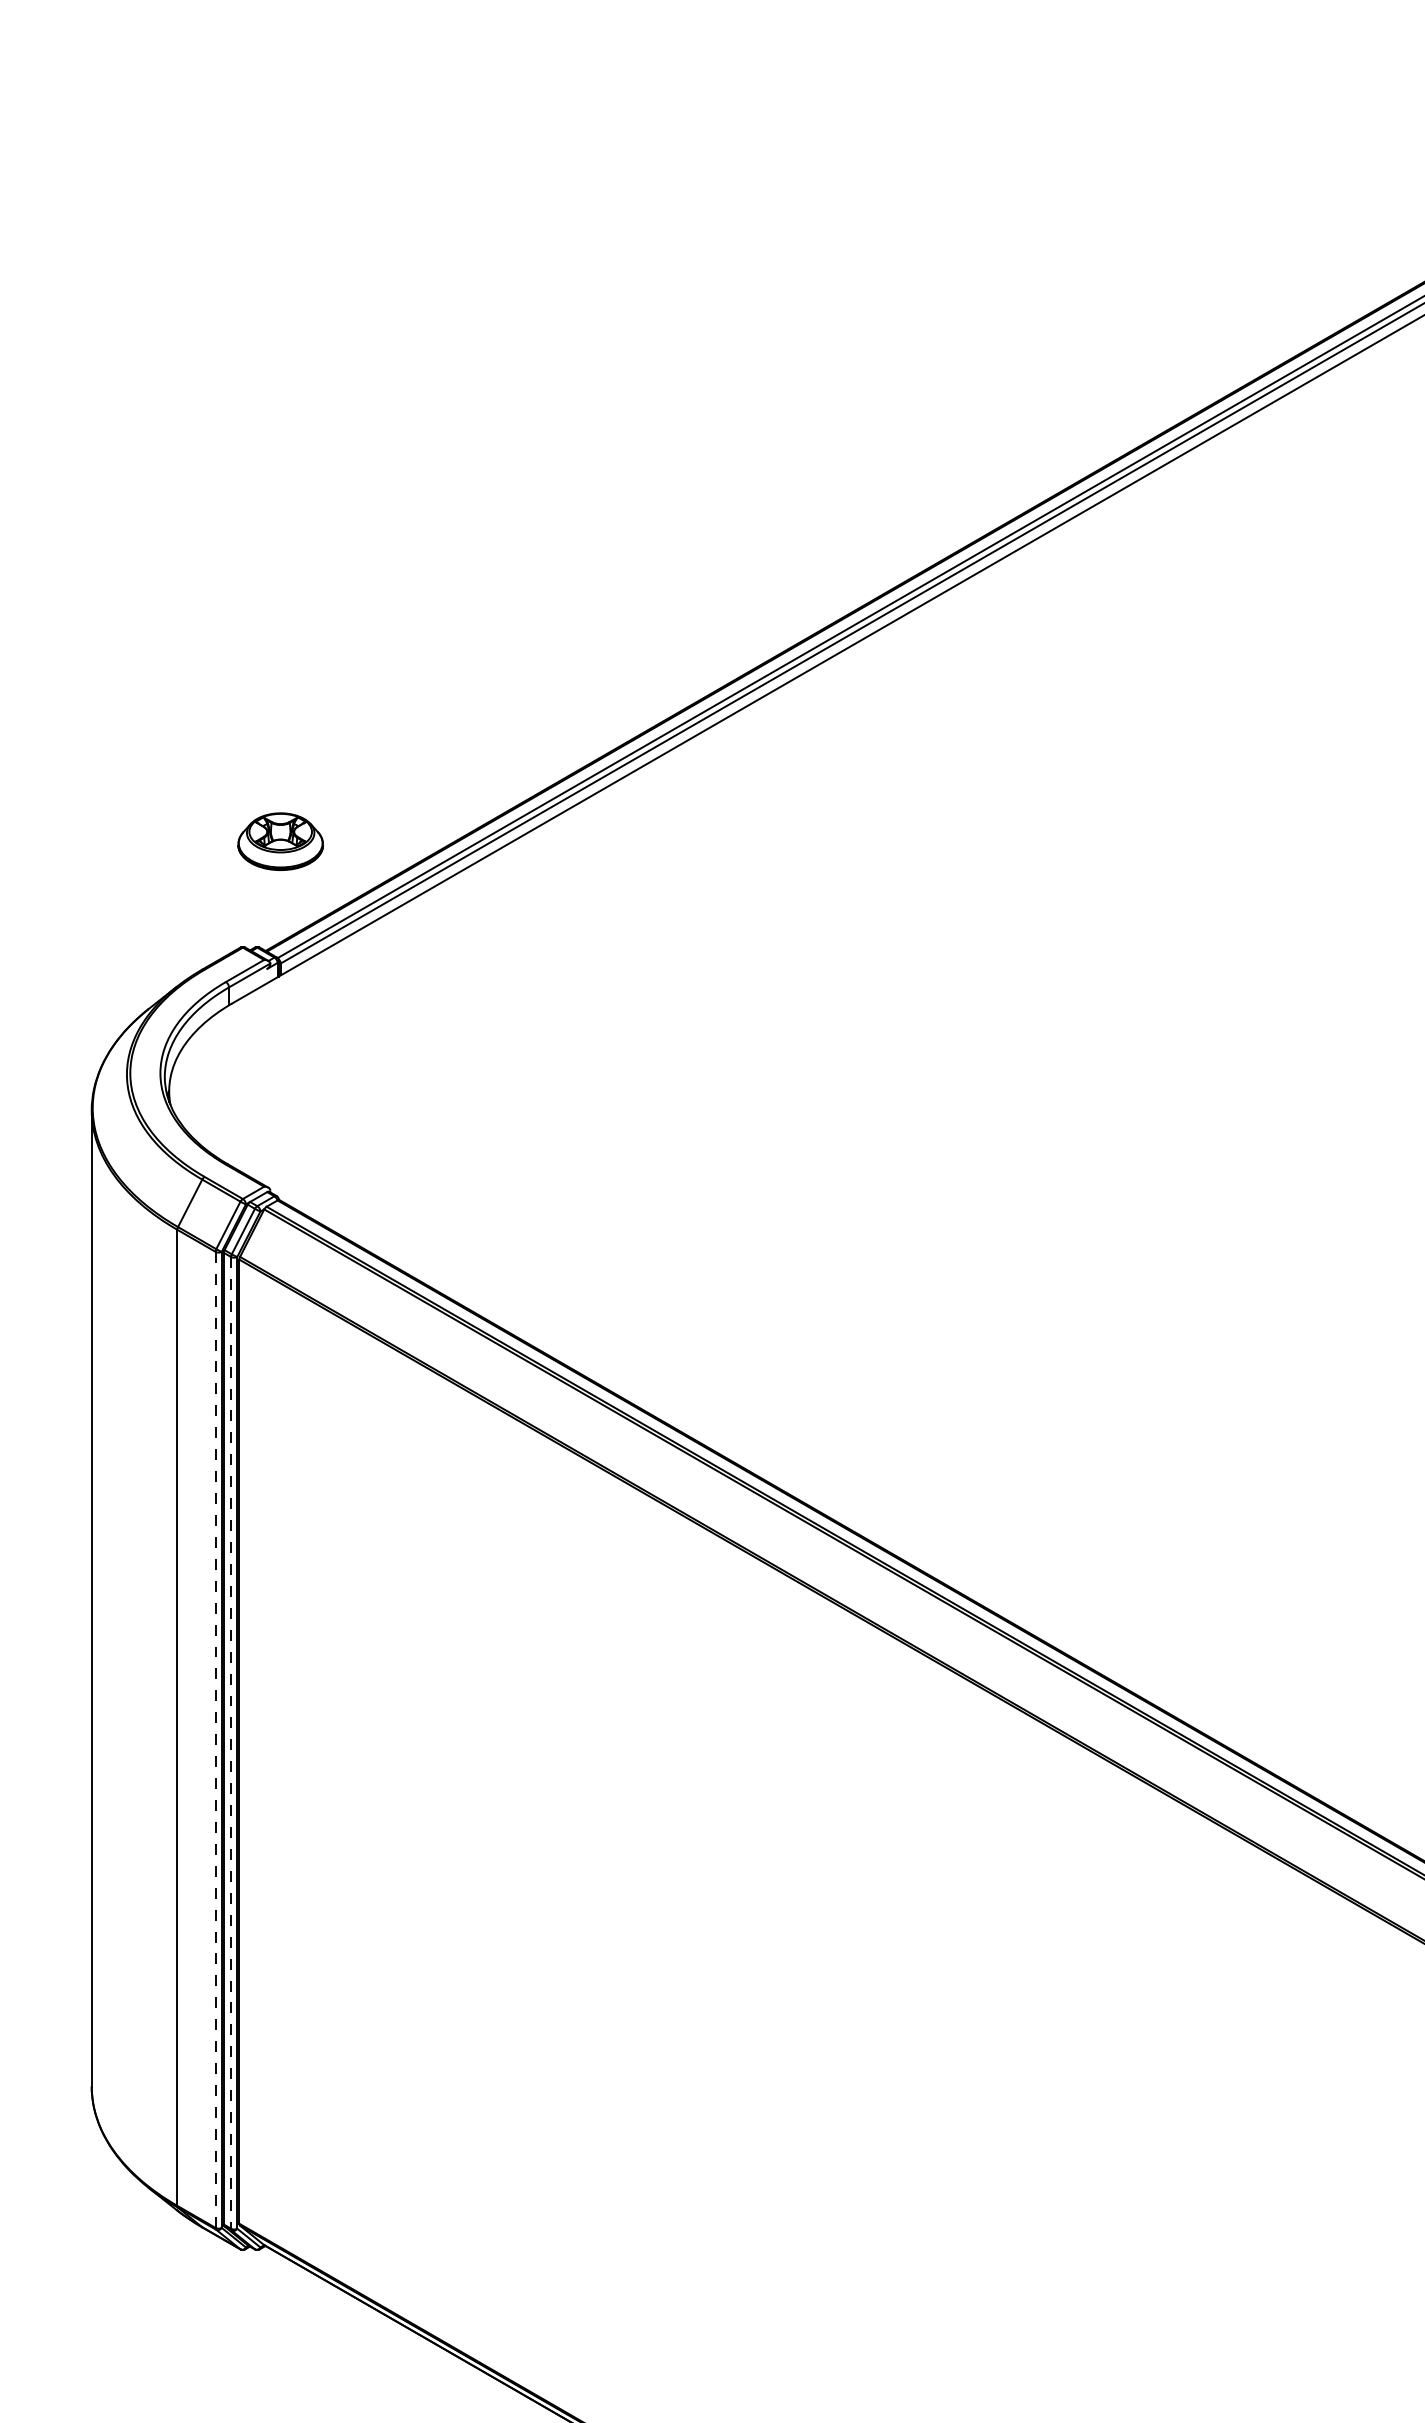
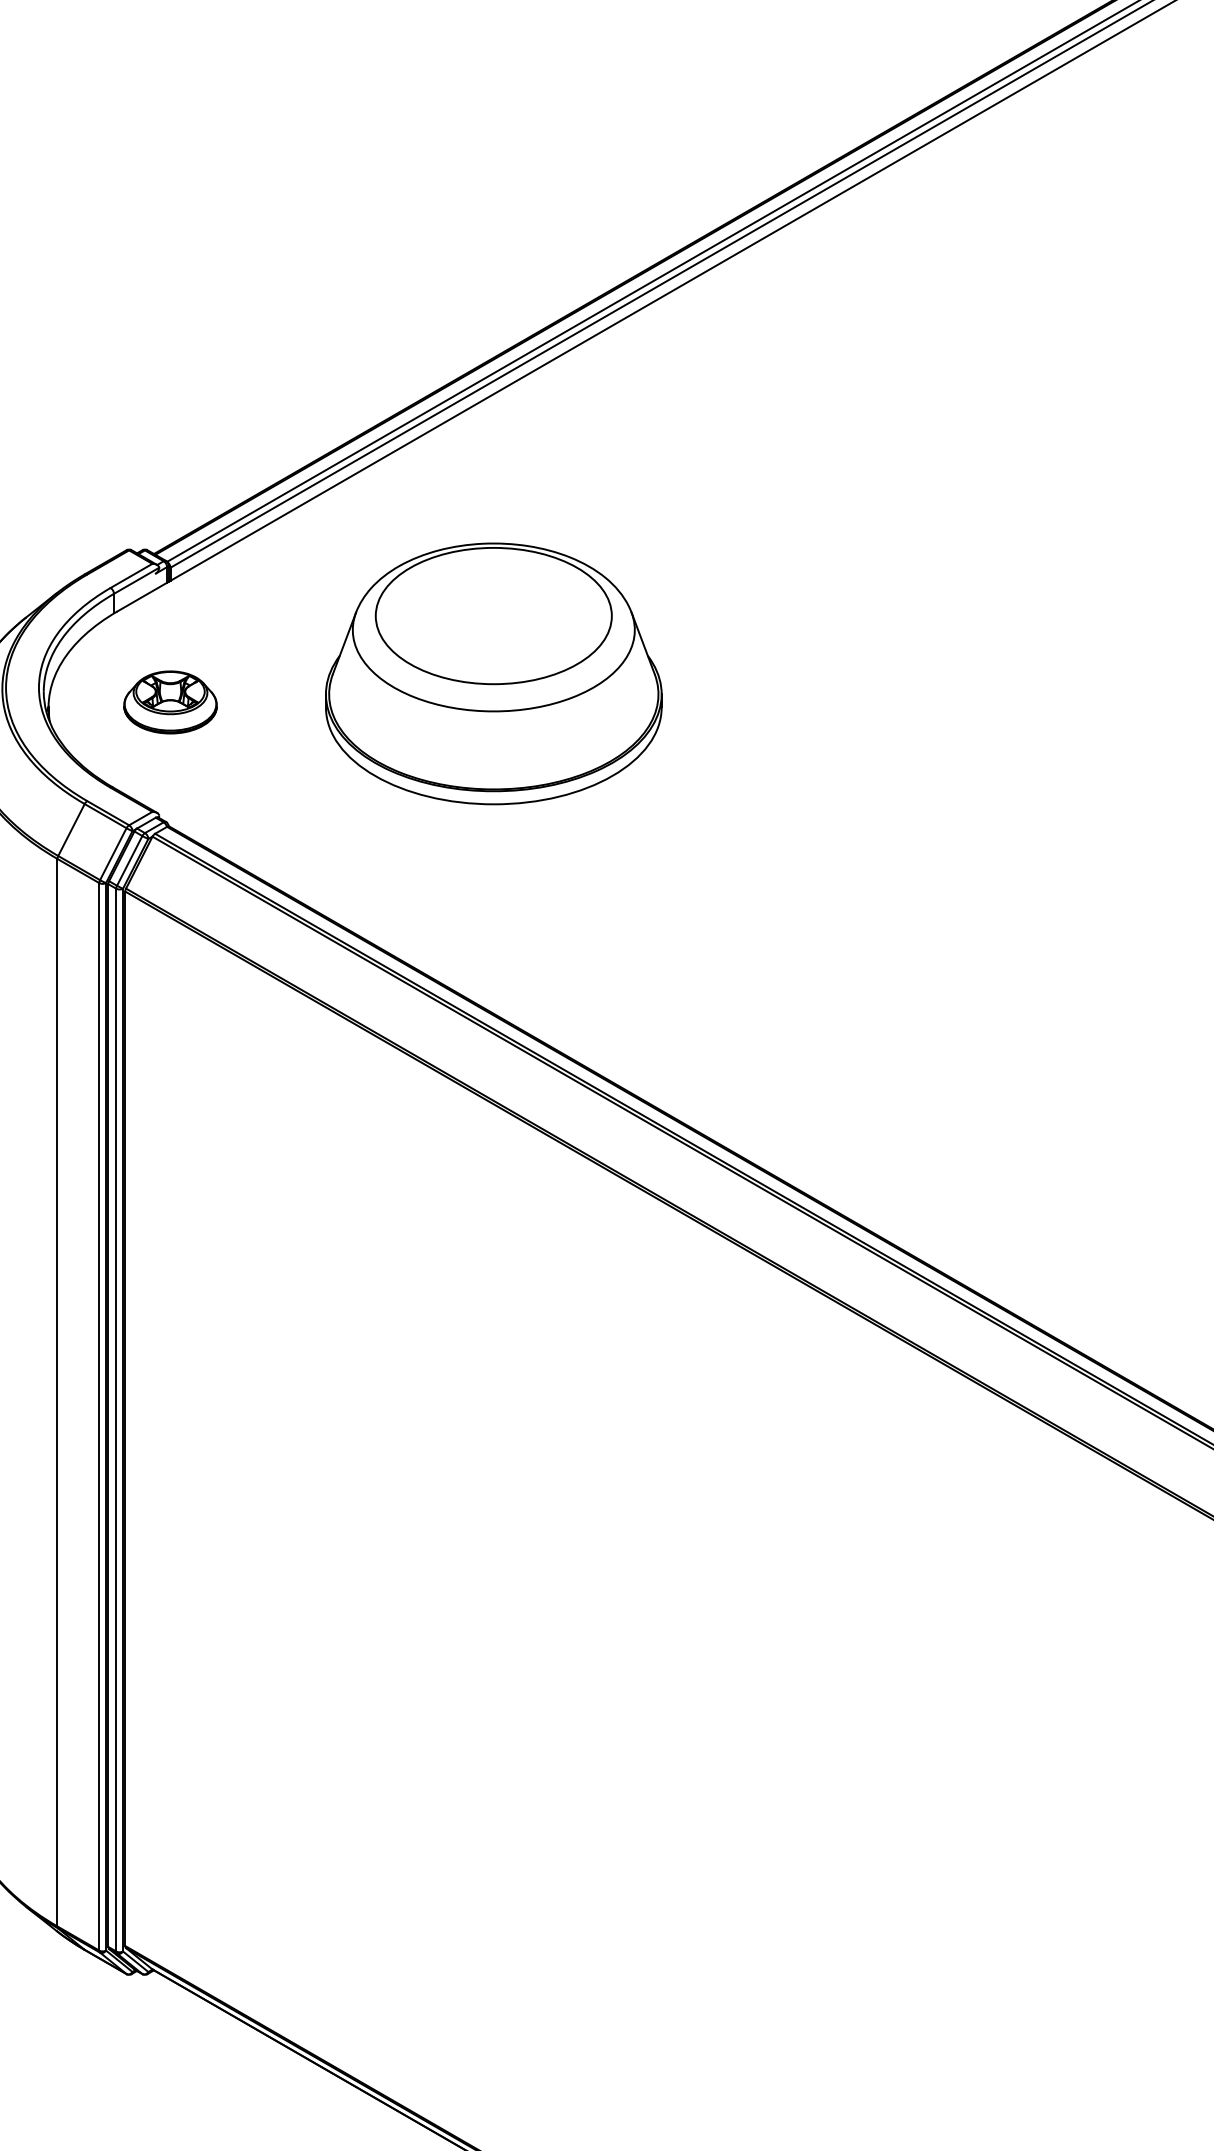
part: (280, 841) -> (170, 702), moved
part: (576, 1060) -> (494, 673), added
line: (215, 1740) -> (99, 1417), dashed -> solid
line: (231, 1742) -> (116, 1419), dashed -> solid

